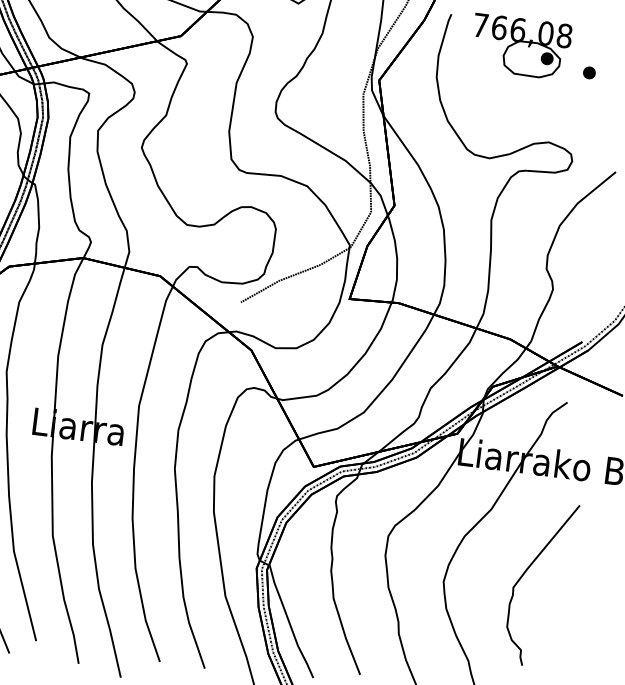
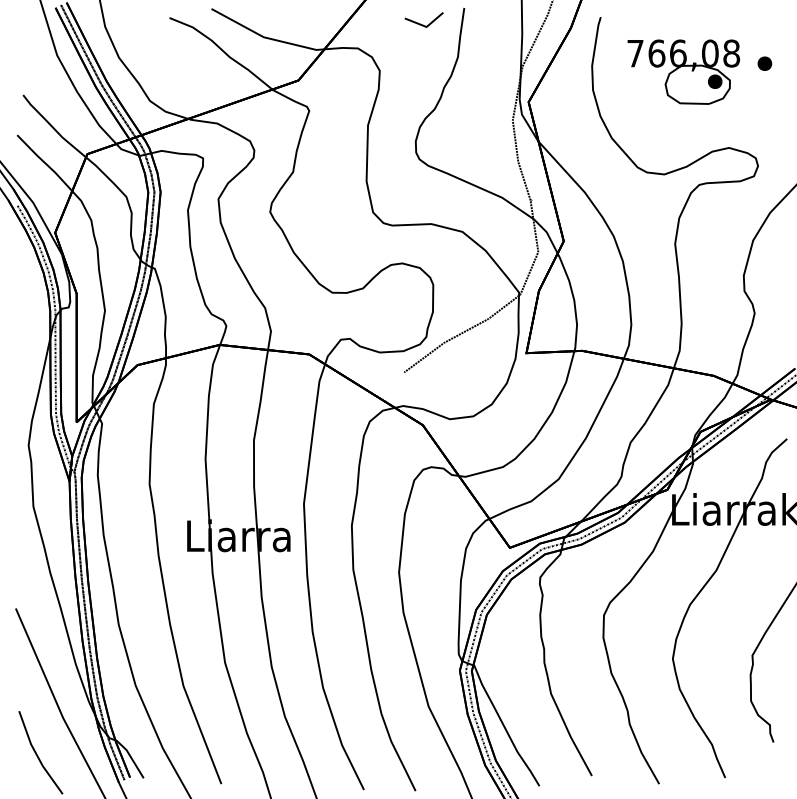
part: (520, 46) -> (683, 71), moved

